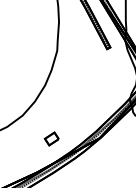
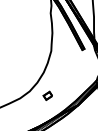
part: (51, 138) -> (47, 95), moved

